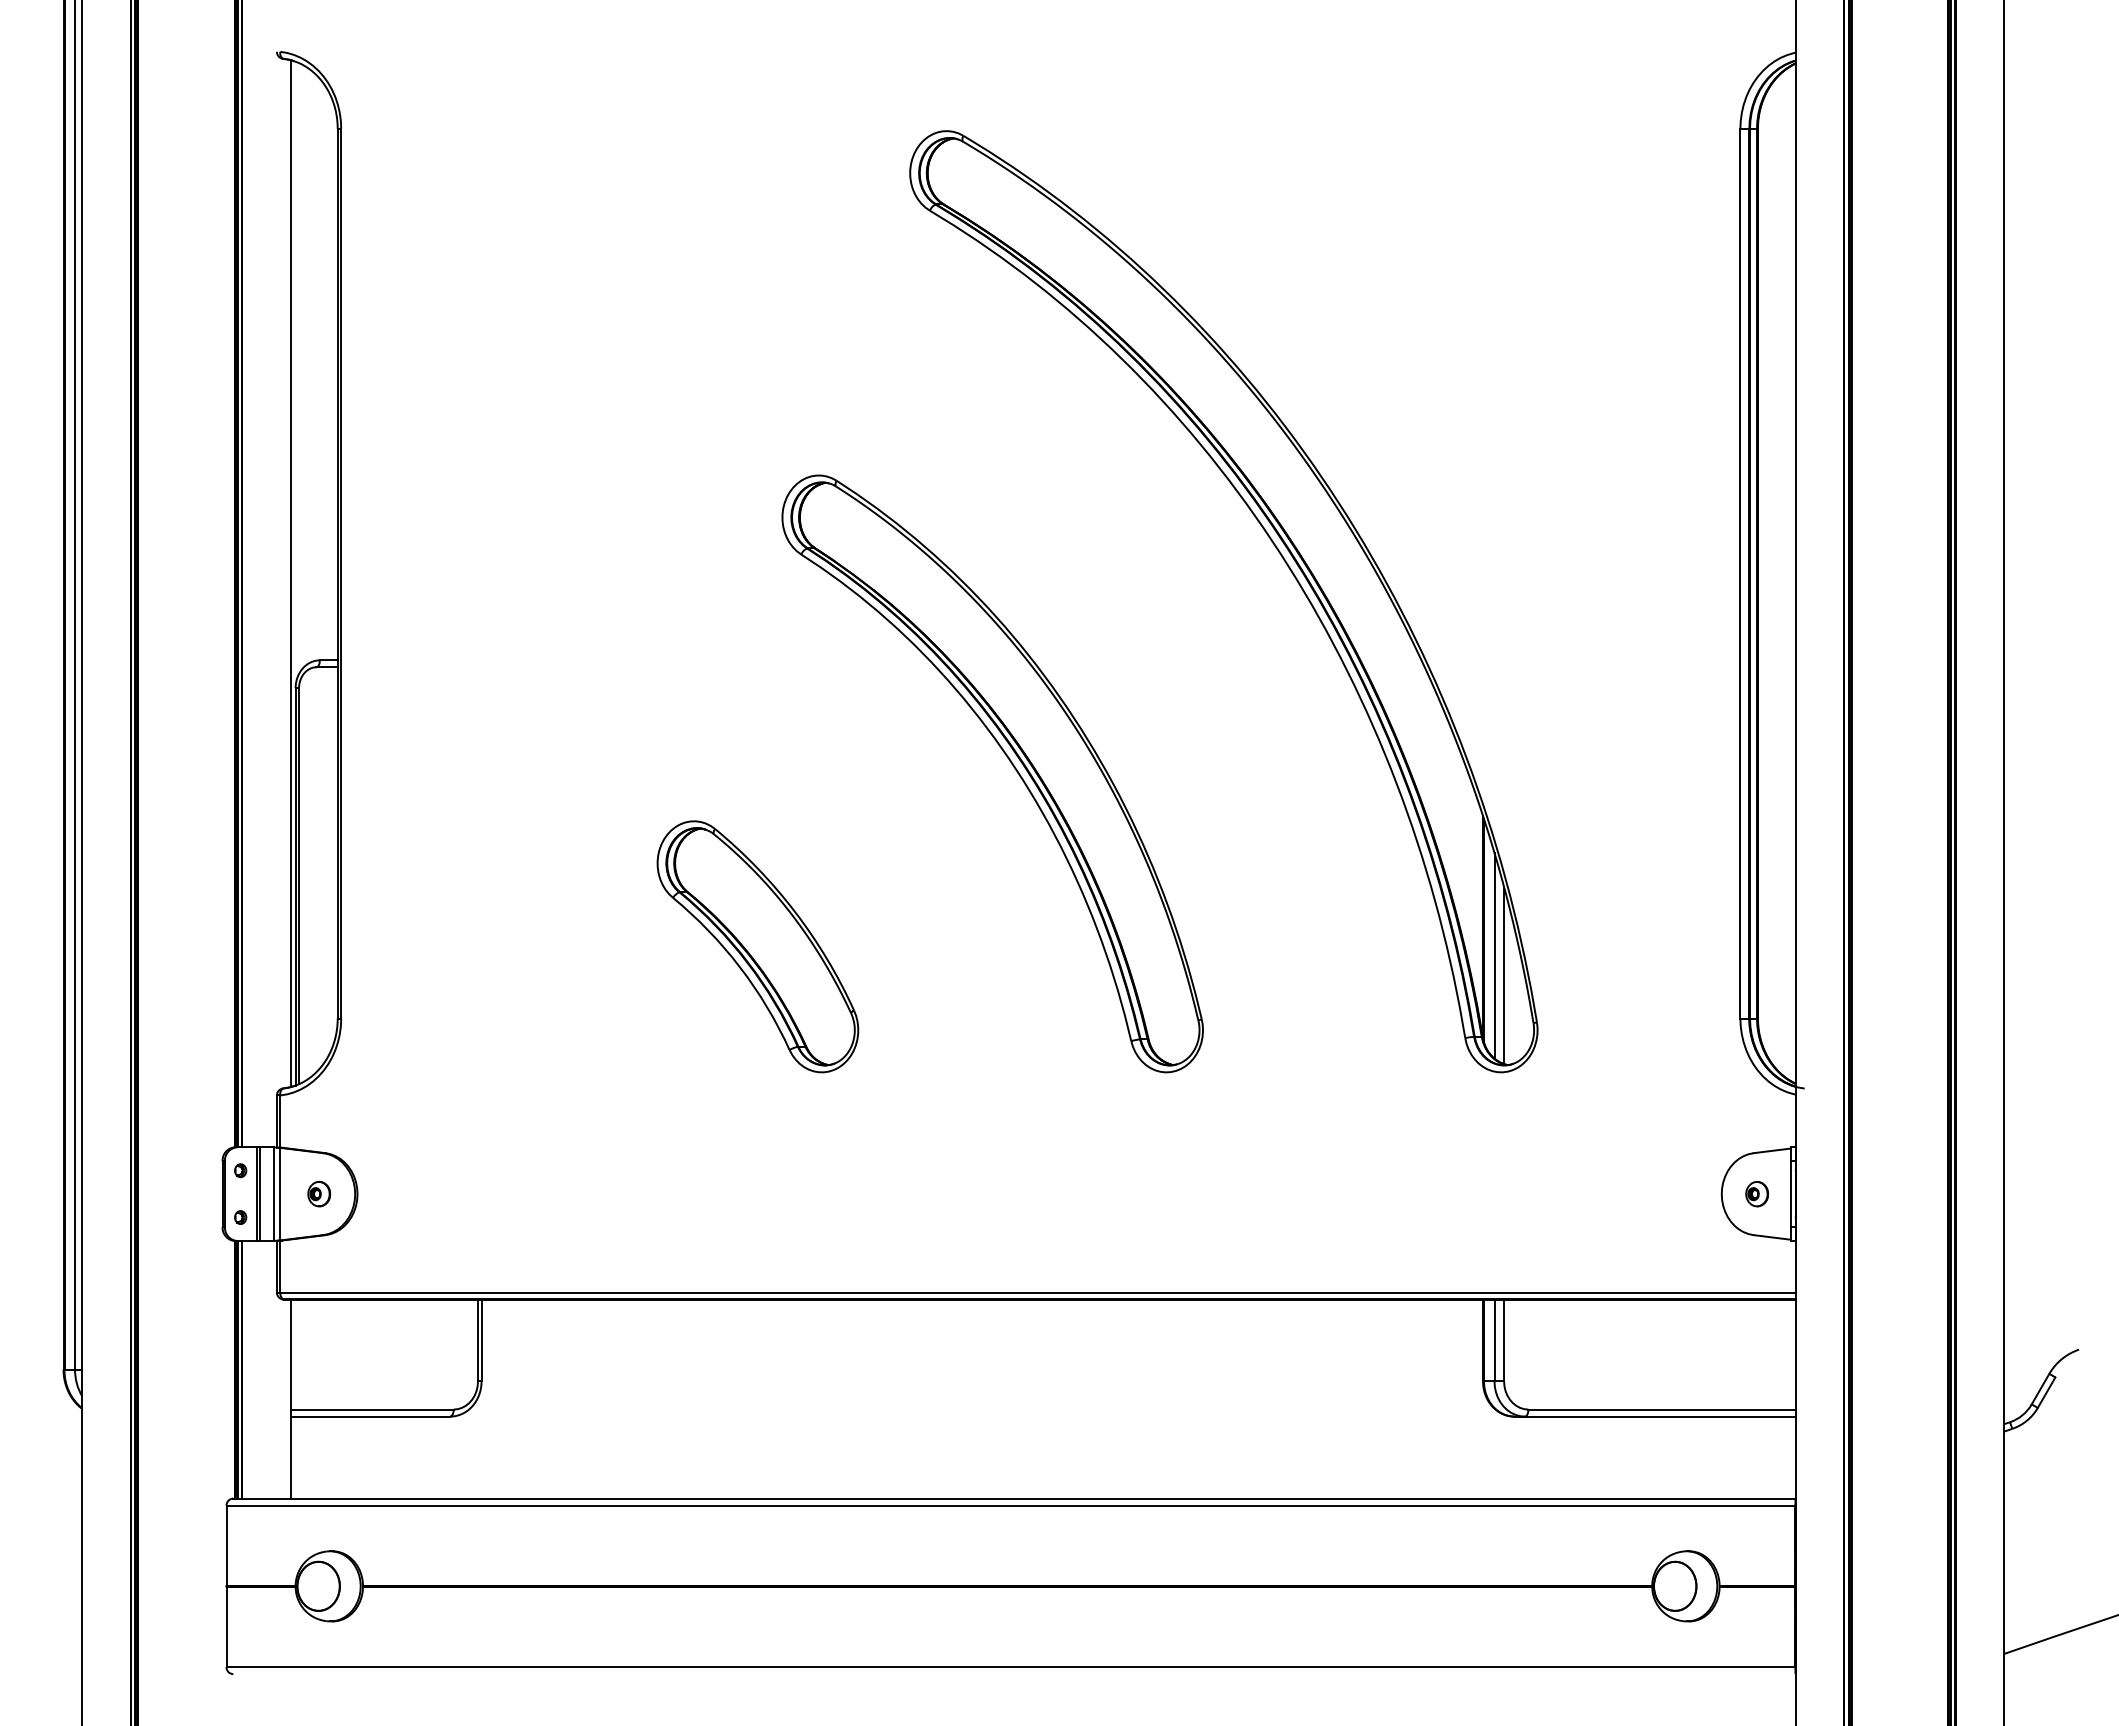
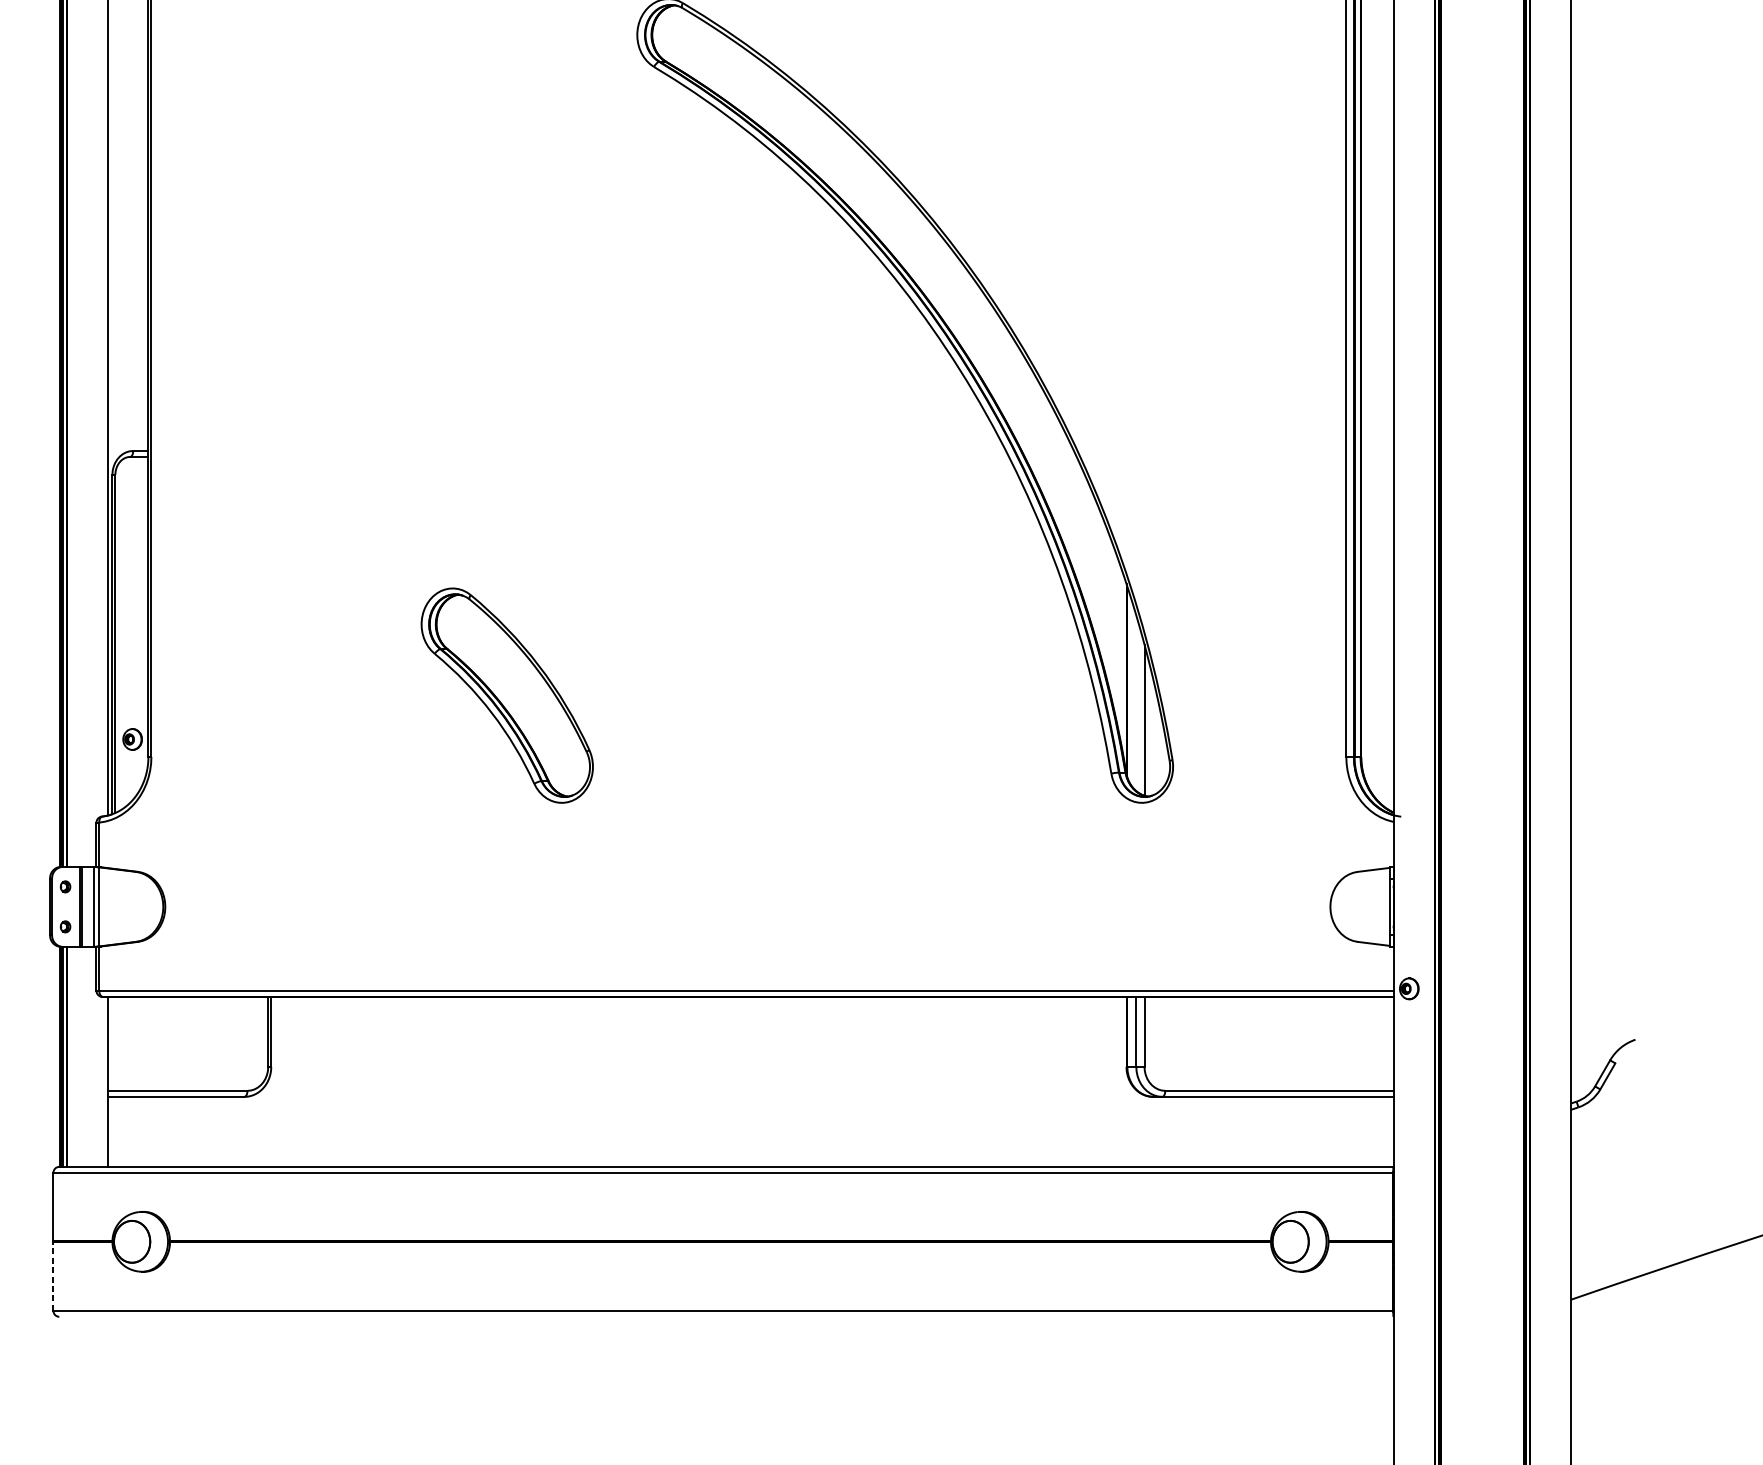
part: (1009, 761) -> (722, 537), removed
line: (1494, 955) -> (1136, 703), removed
part: (319, 1194) -> (132, 739), moved
part: (1756, 1194) -> (1408, 989), moved
line: (226, 1626) -> (53, 1276), solid -> dashed

